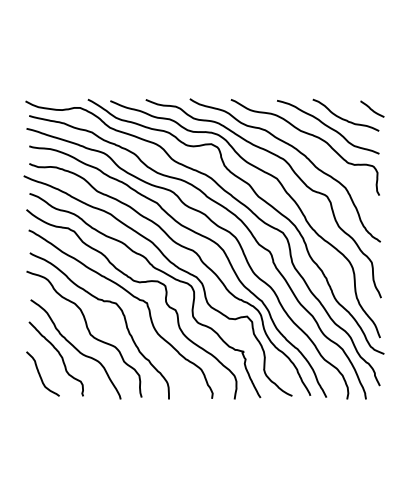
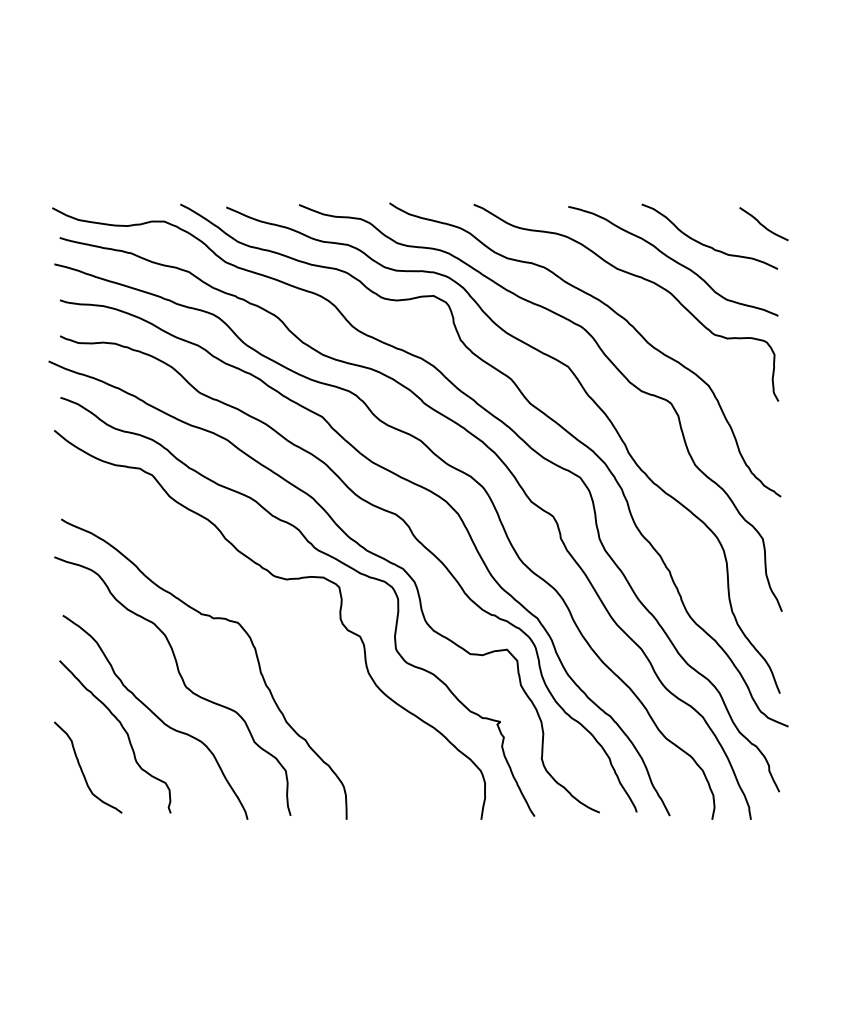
curve: (130, 295) -> (267, 606), removed

